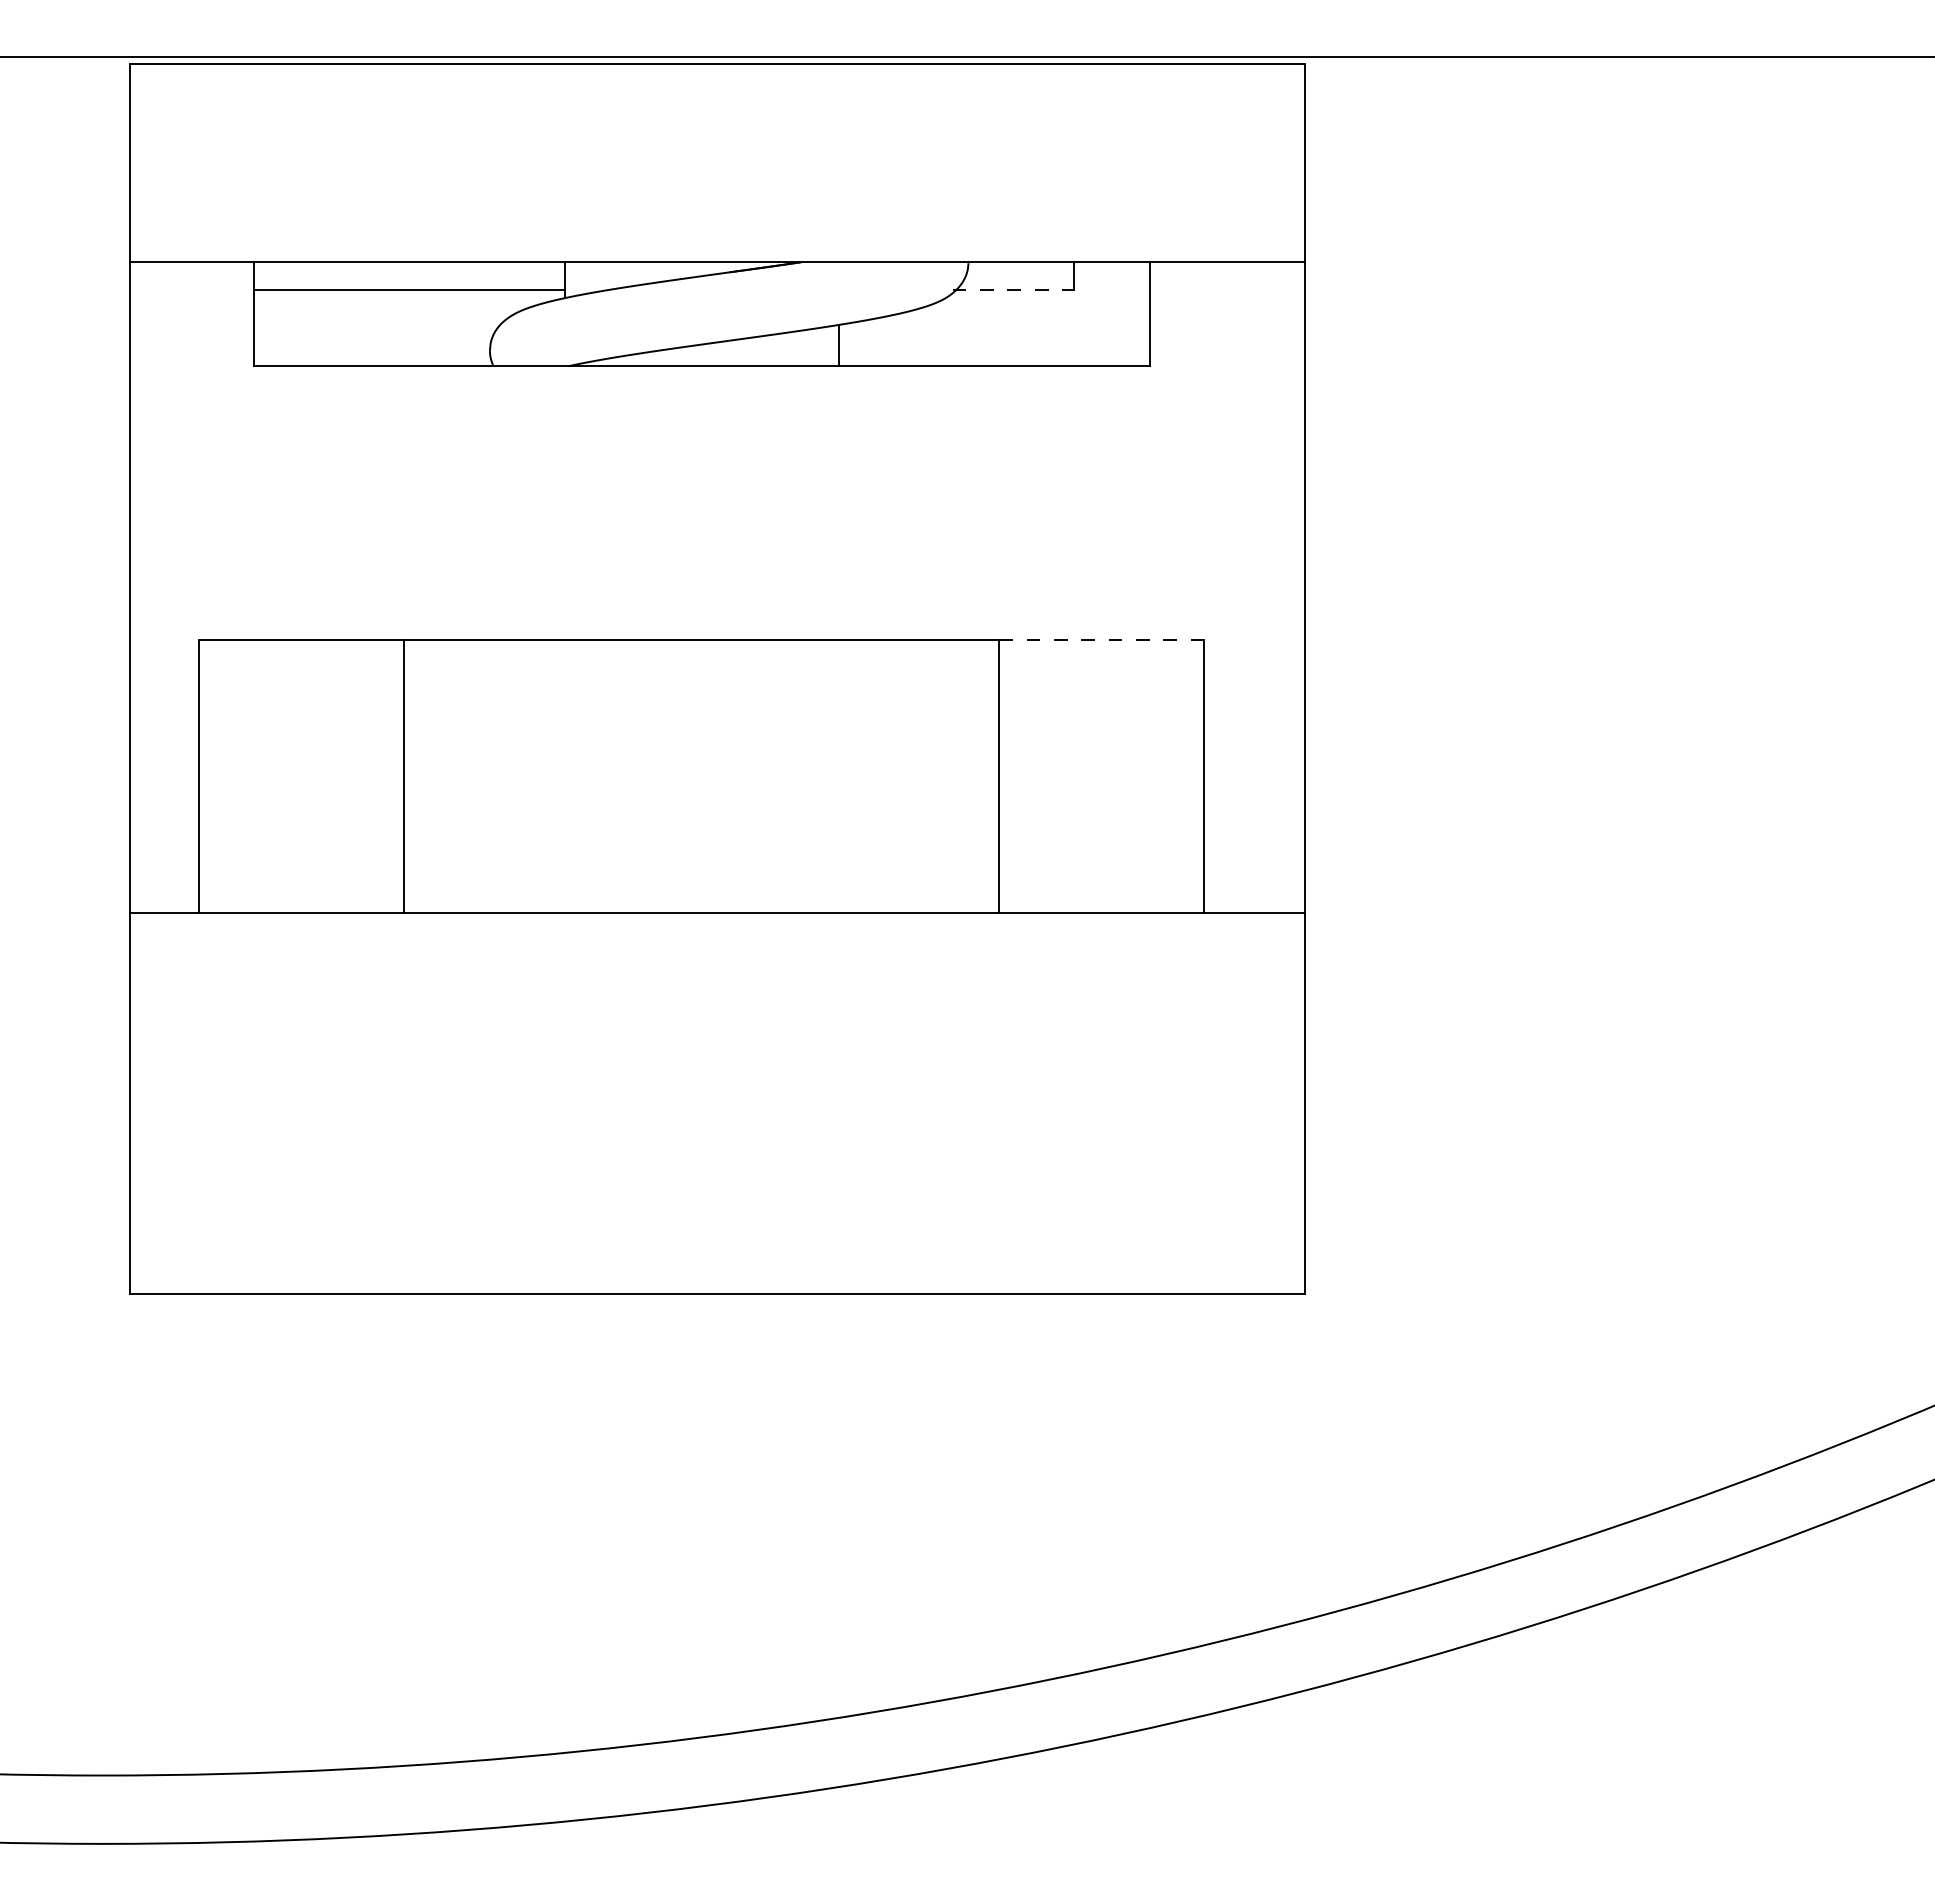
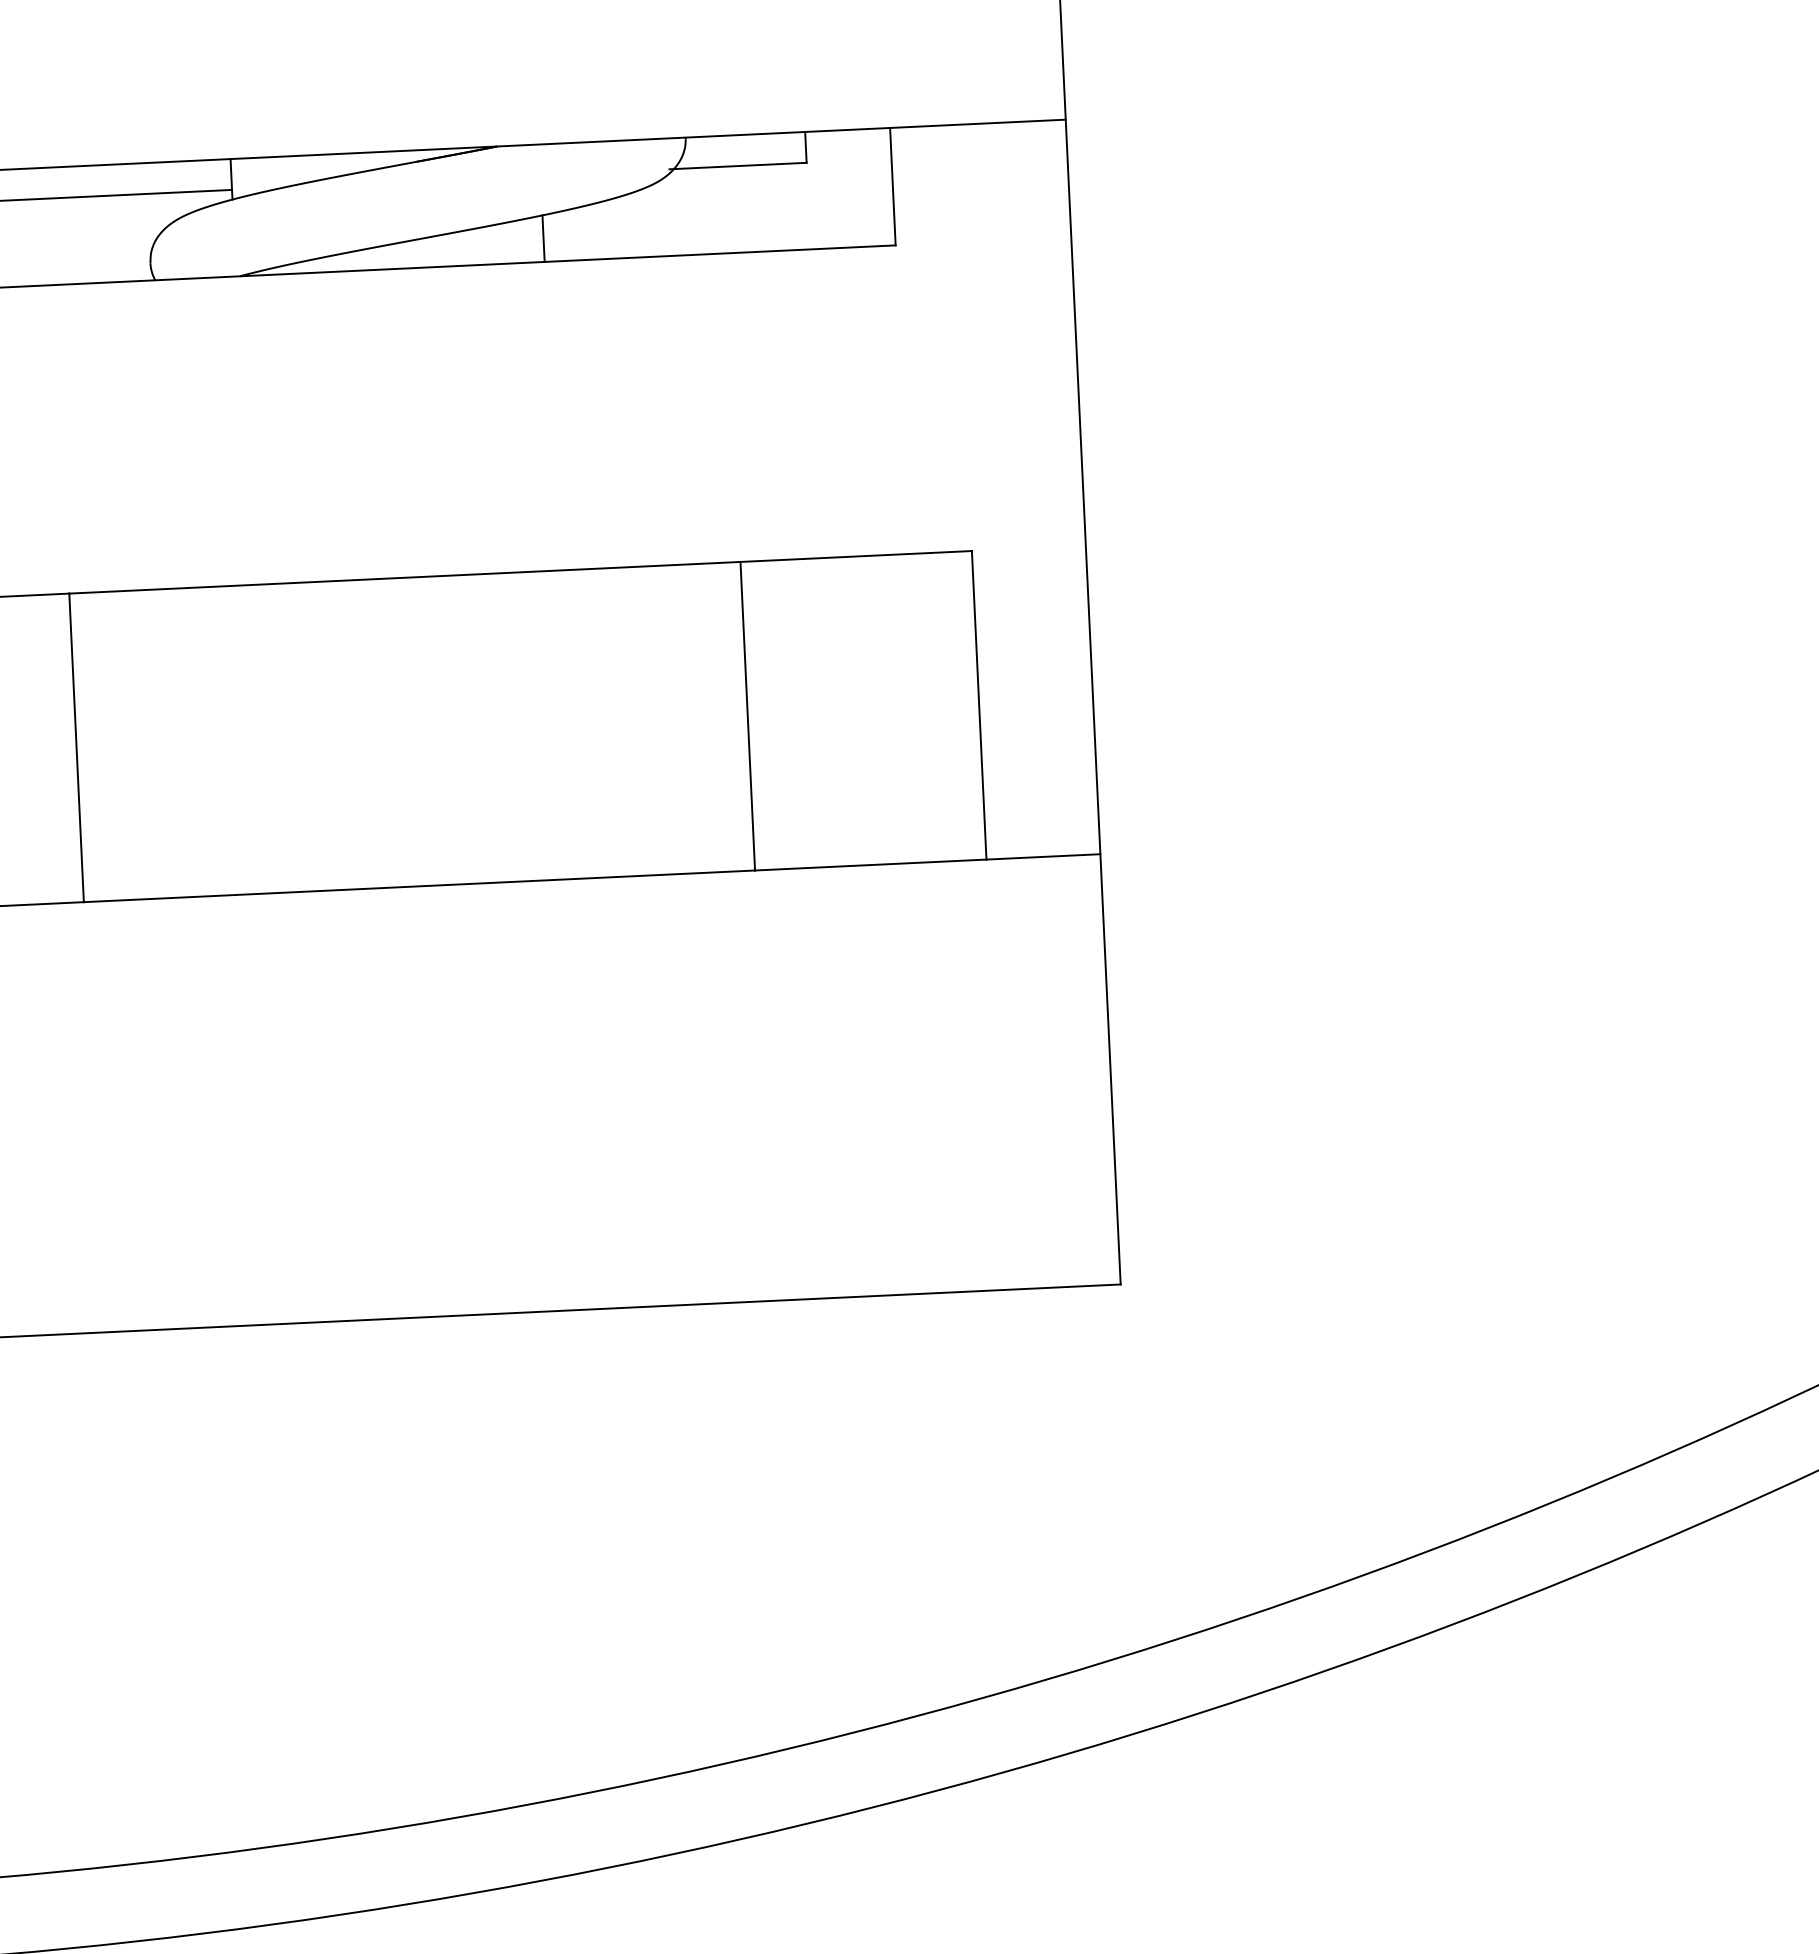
line: (1013, 289) -> (737, 166), dashed -> solid
line: (1101, 639) -> (855, 556), dashed -> solid

